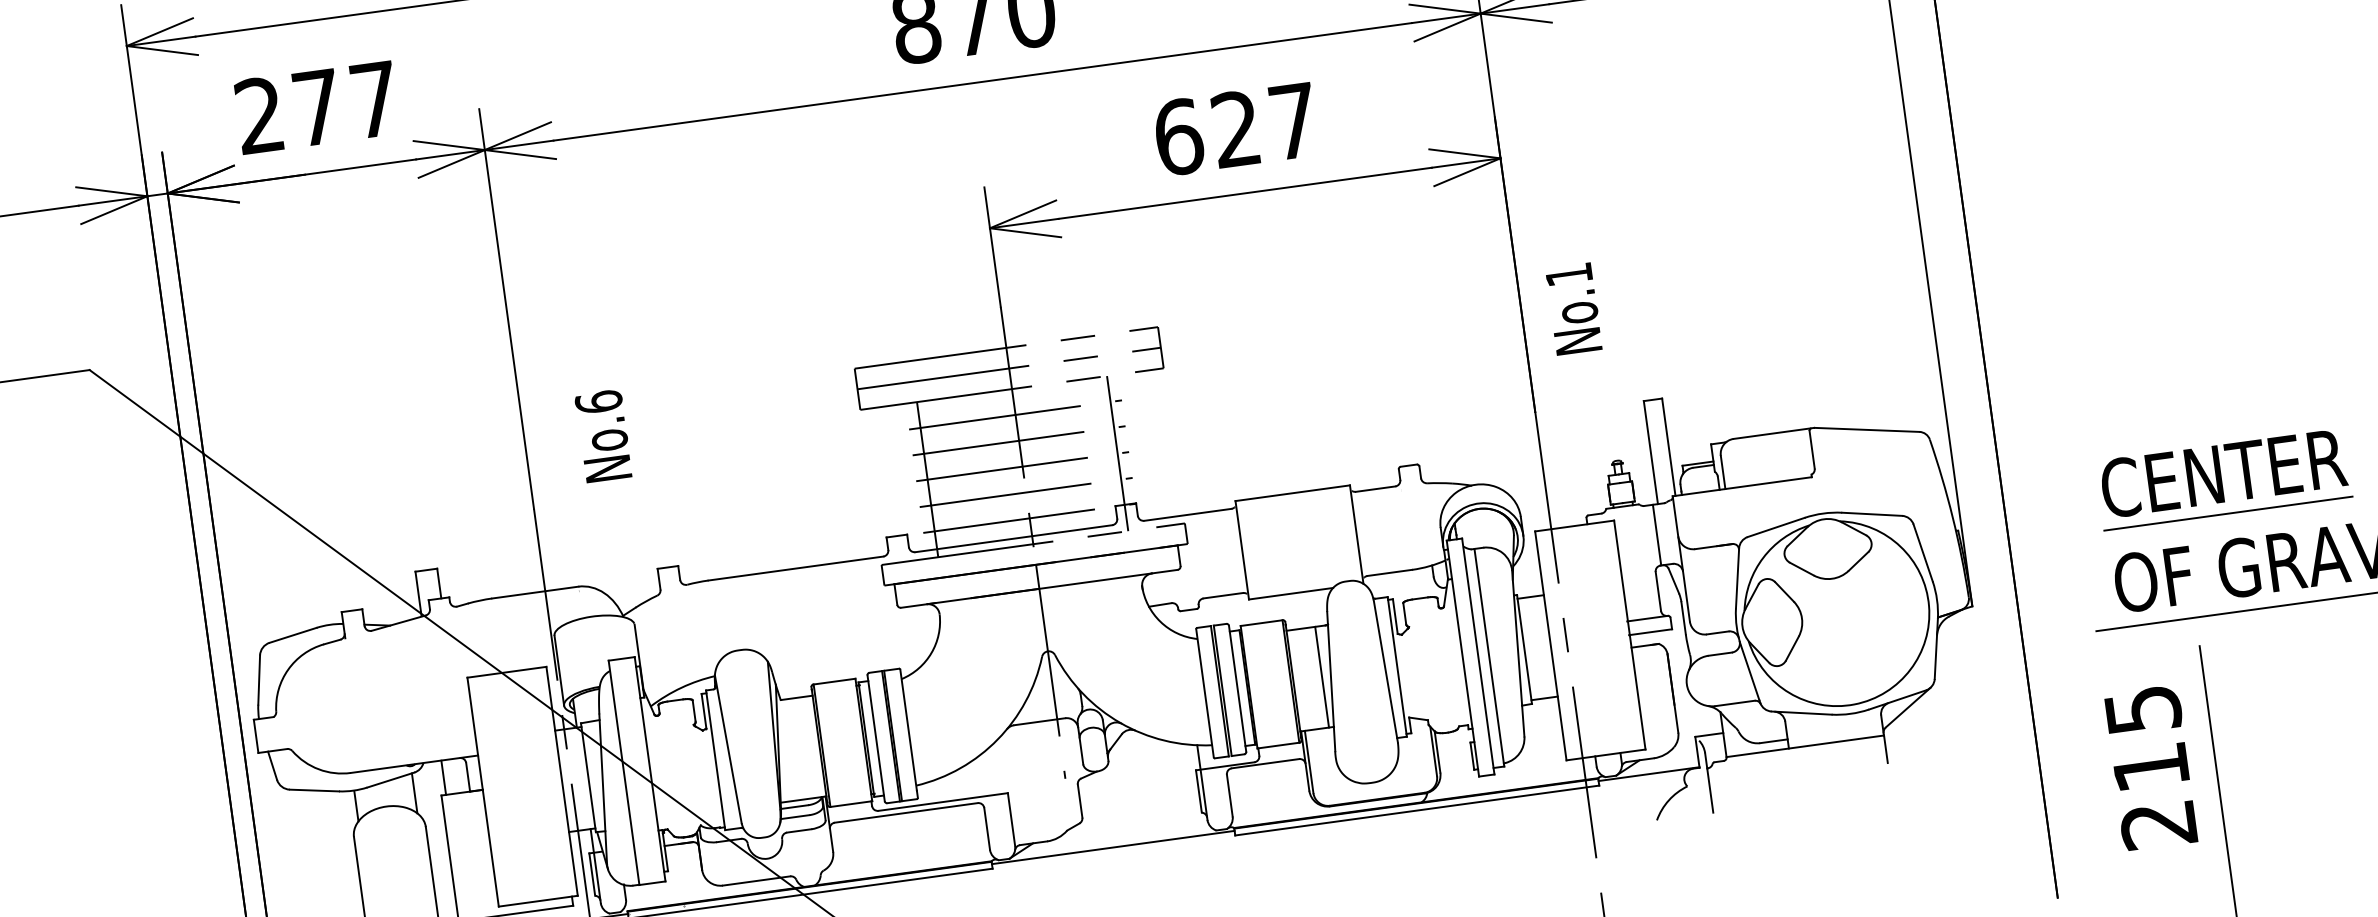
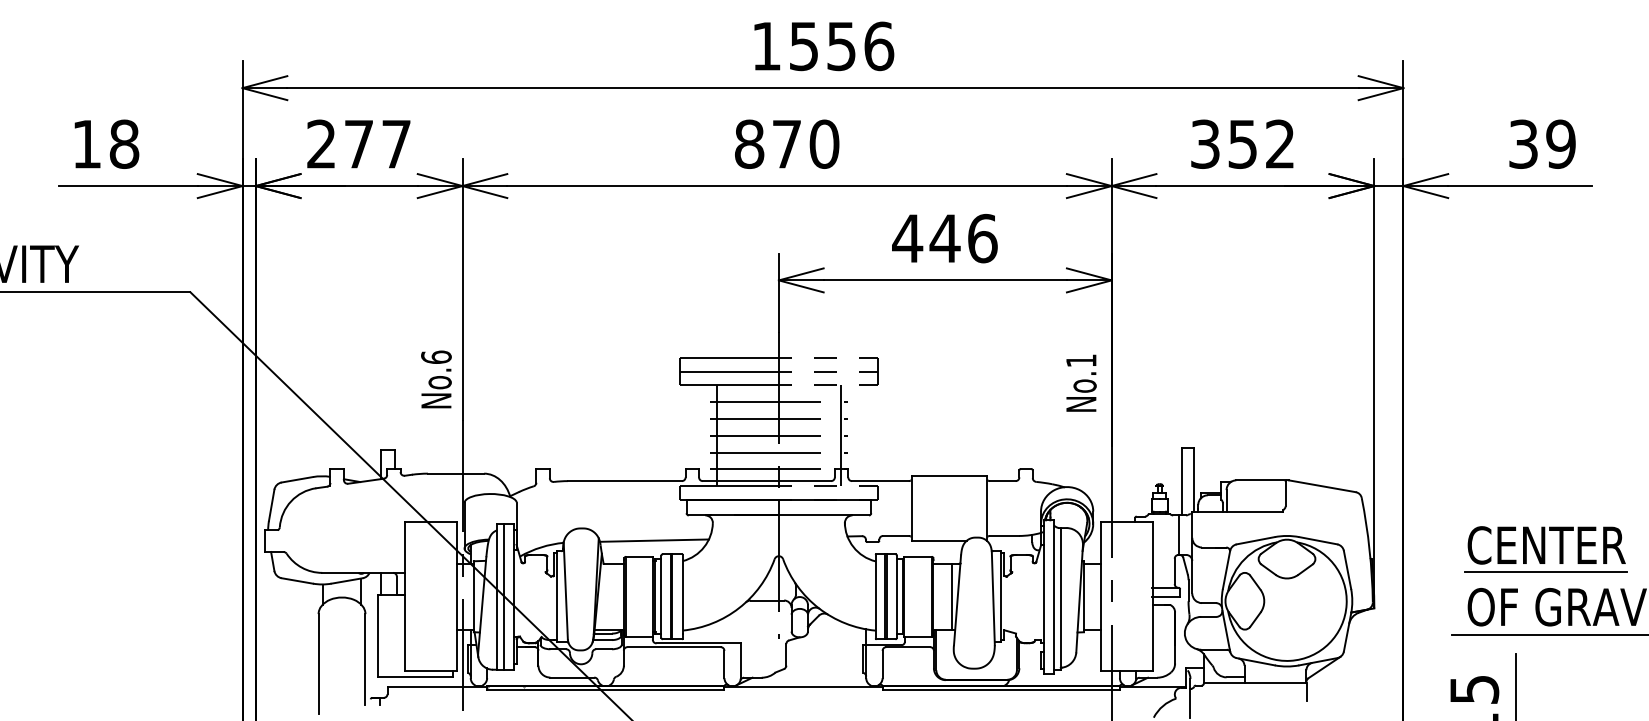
text: (1235, 129) -> (944, 238), 627 -> 446
text: (1573, 307) -> (1081, 382), moved
text: (603, 436) -> (436, 379), moved
line: (852, 653) -> (653, 540), added
line: (633, 771) -> (503, 596), added

